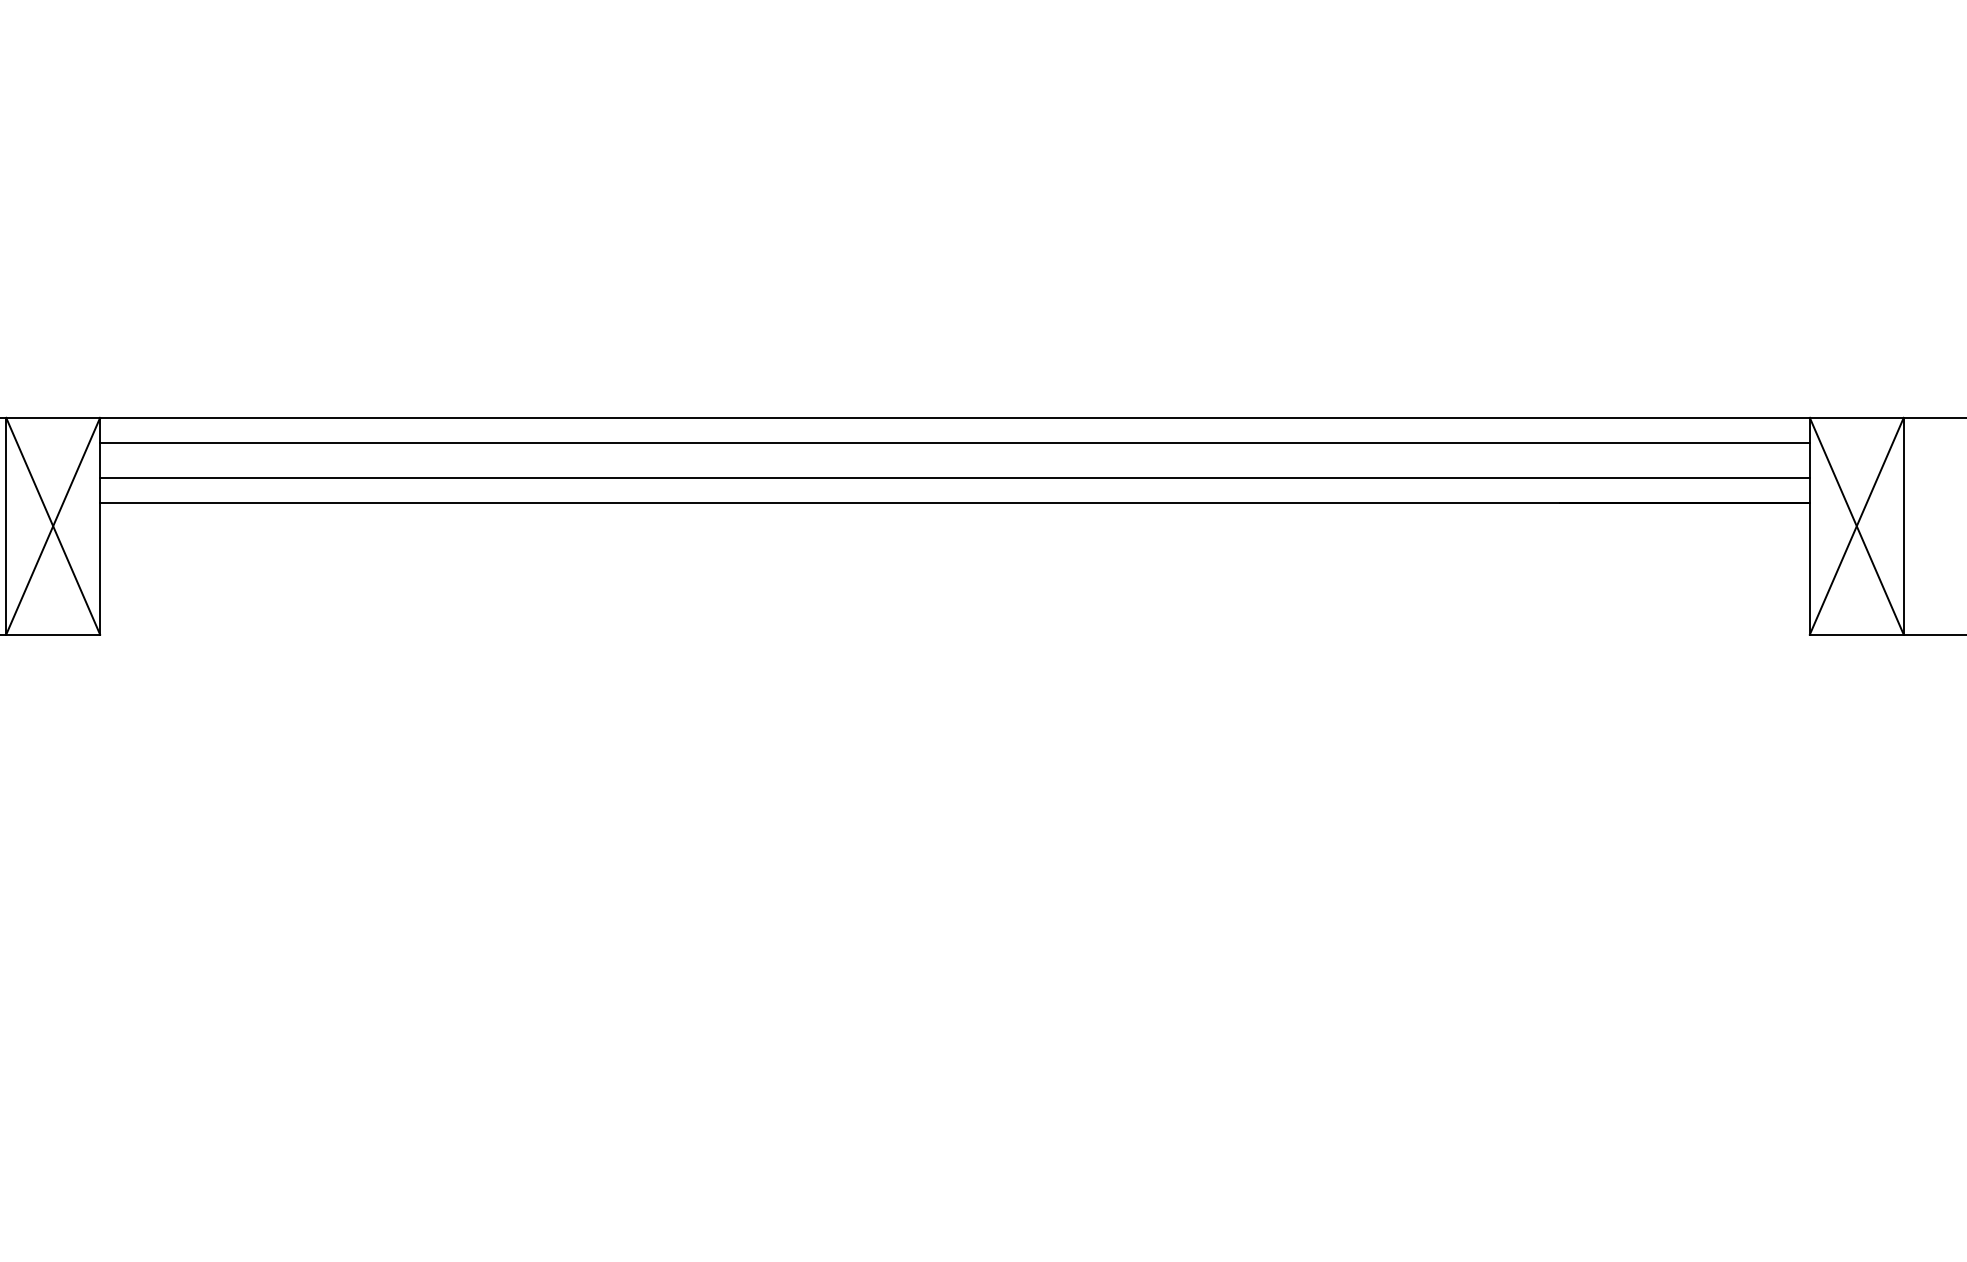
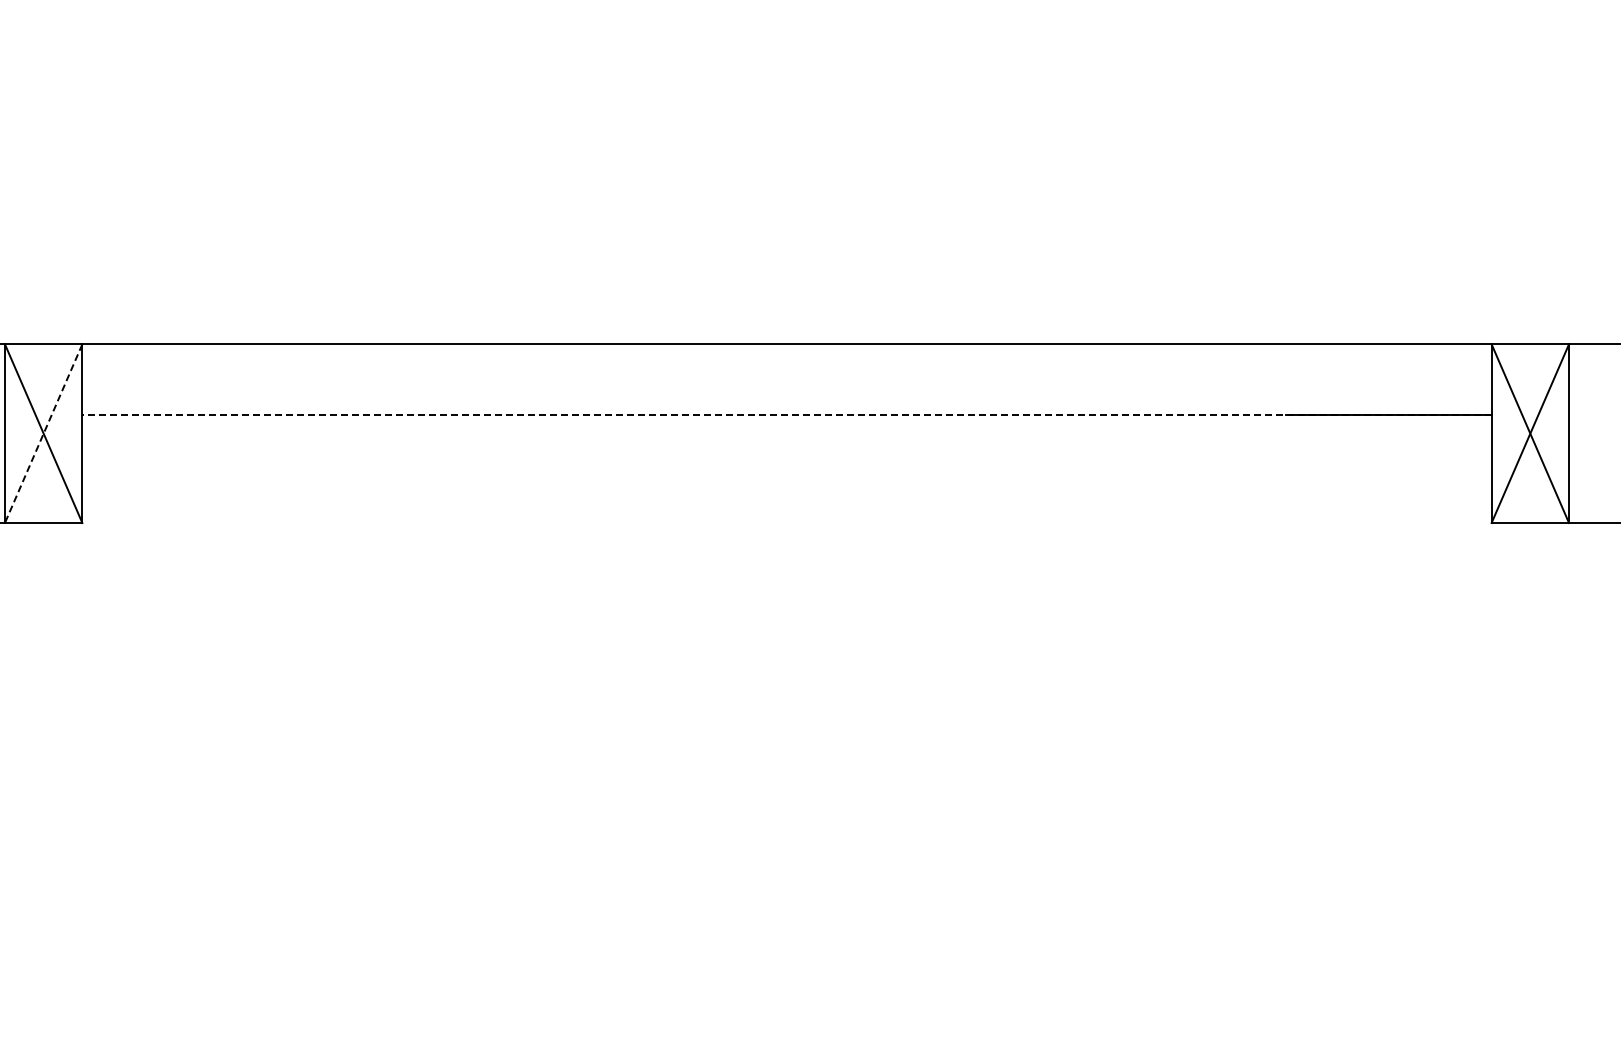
line: (954, 443) -> (786, 365), removed
line: (954, 477) -> (786, 393), removed
line: (955, 503) -> (787, 414), solid -> dashed
line: (52, 527) -> (43, 434), solid -> dashed

